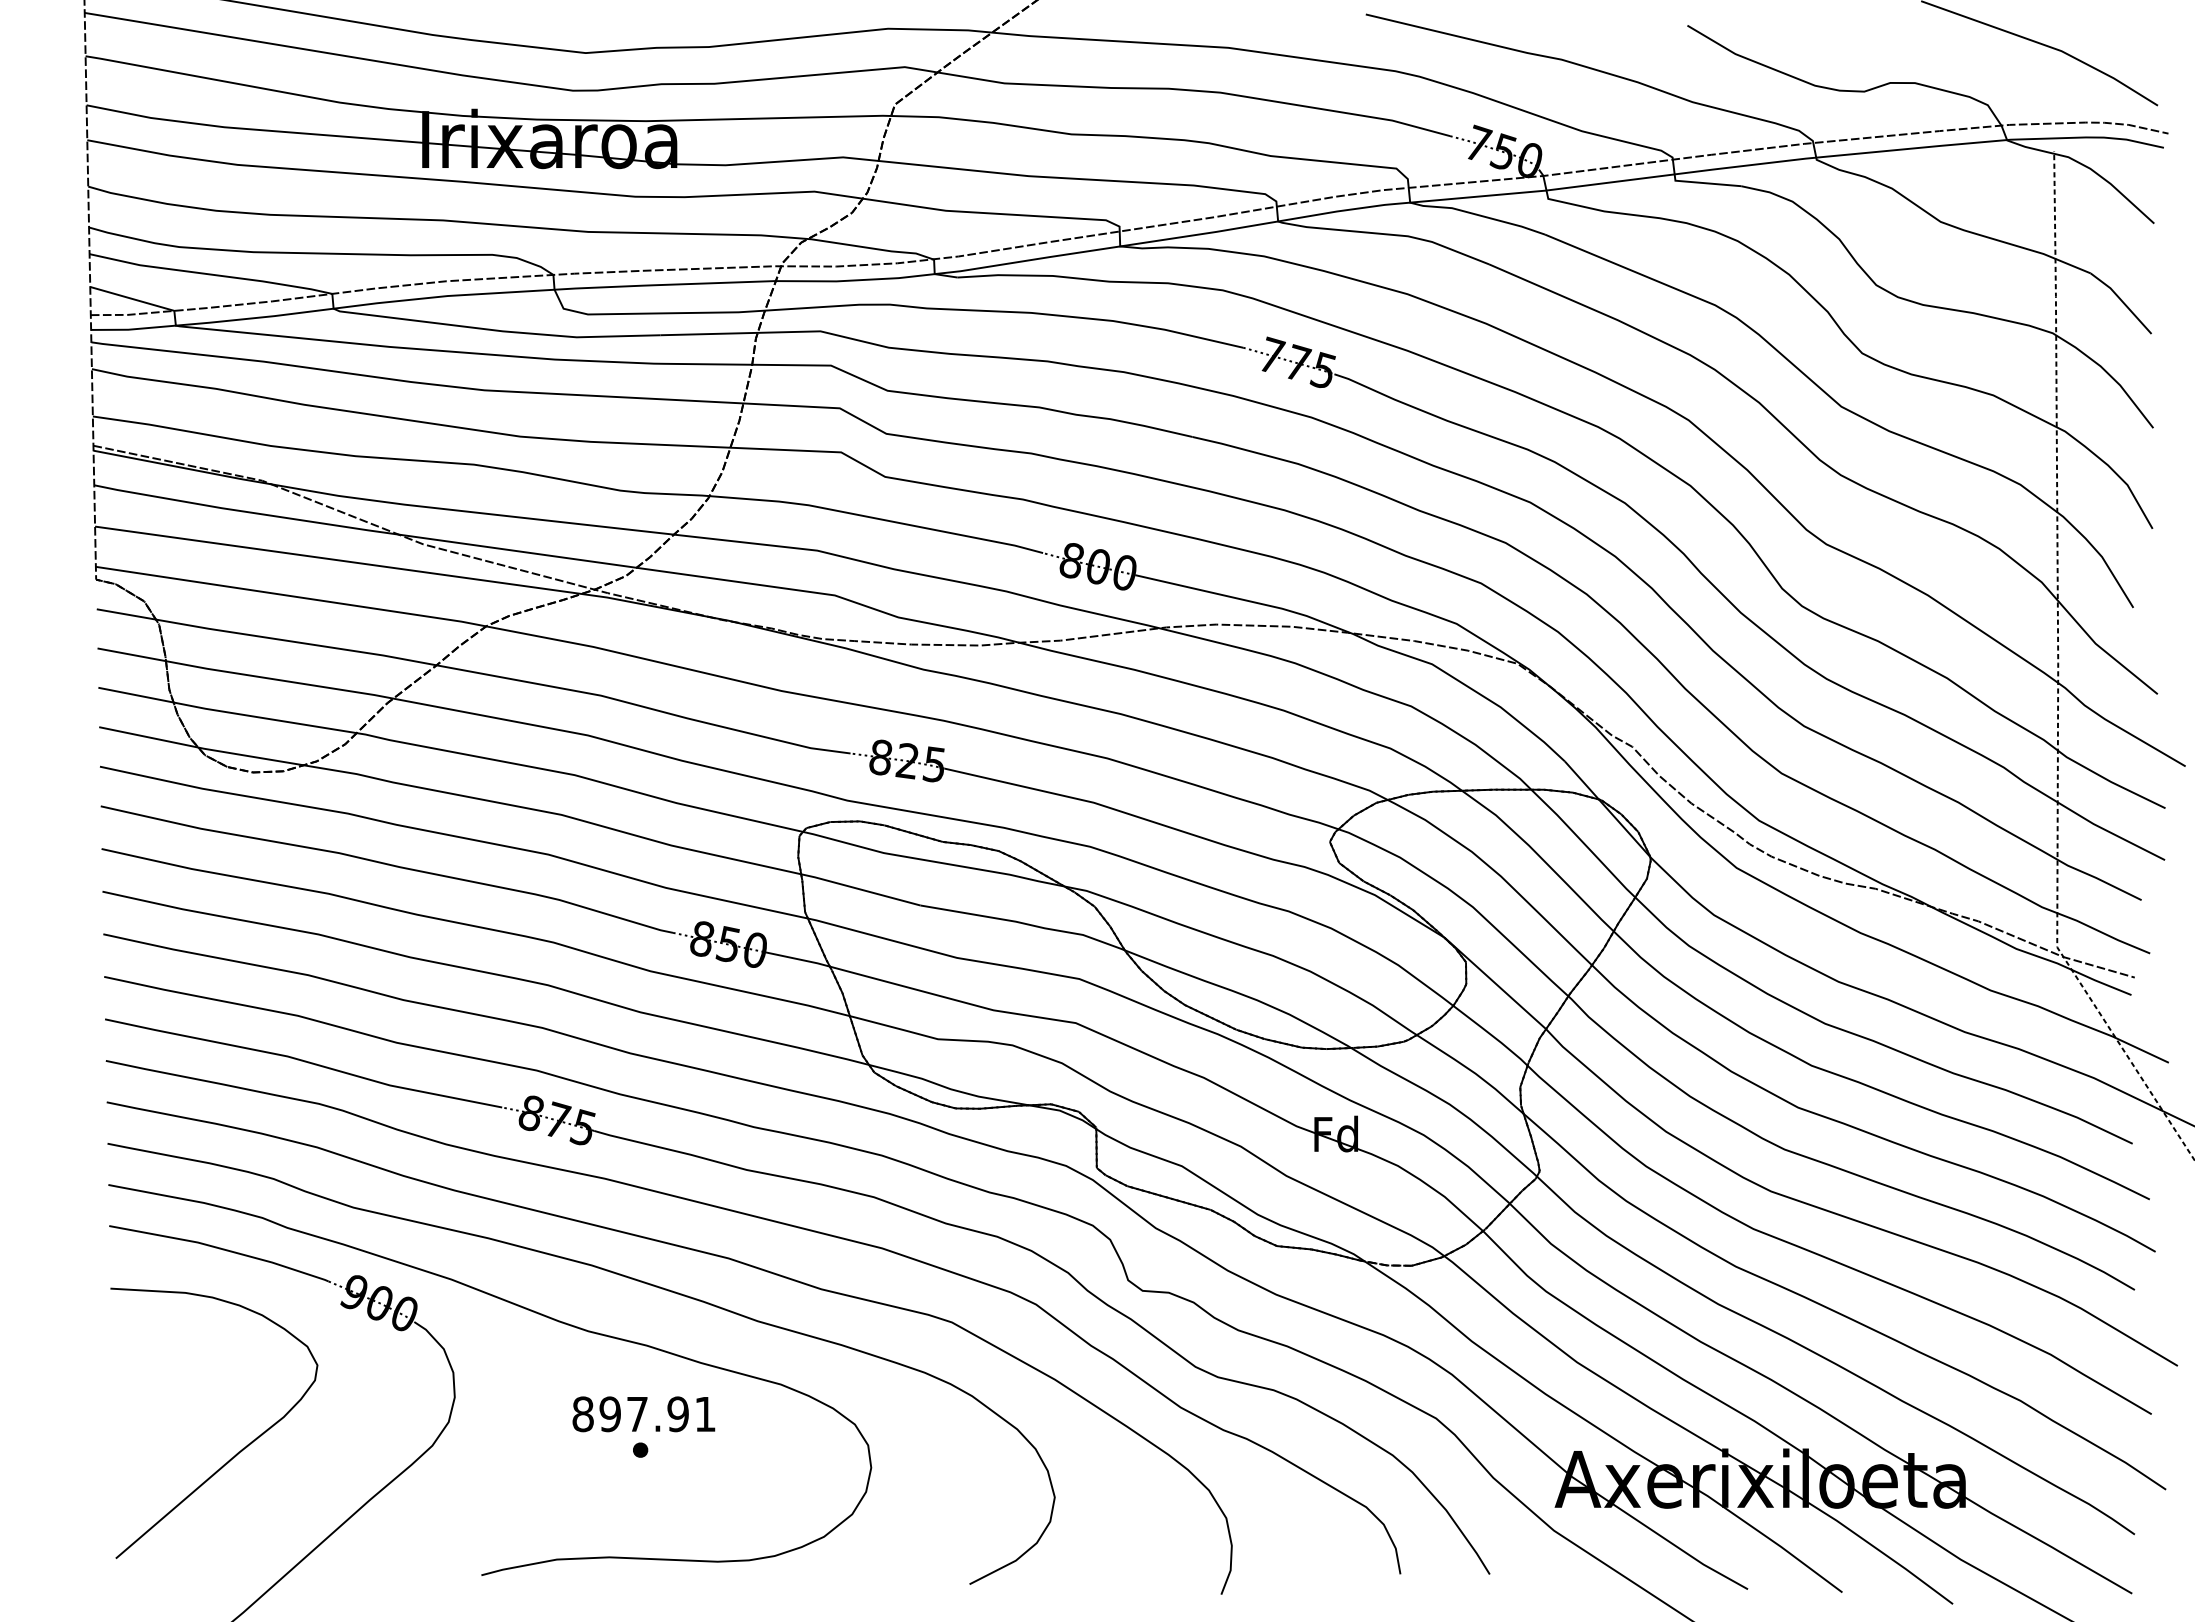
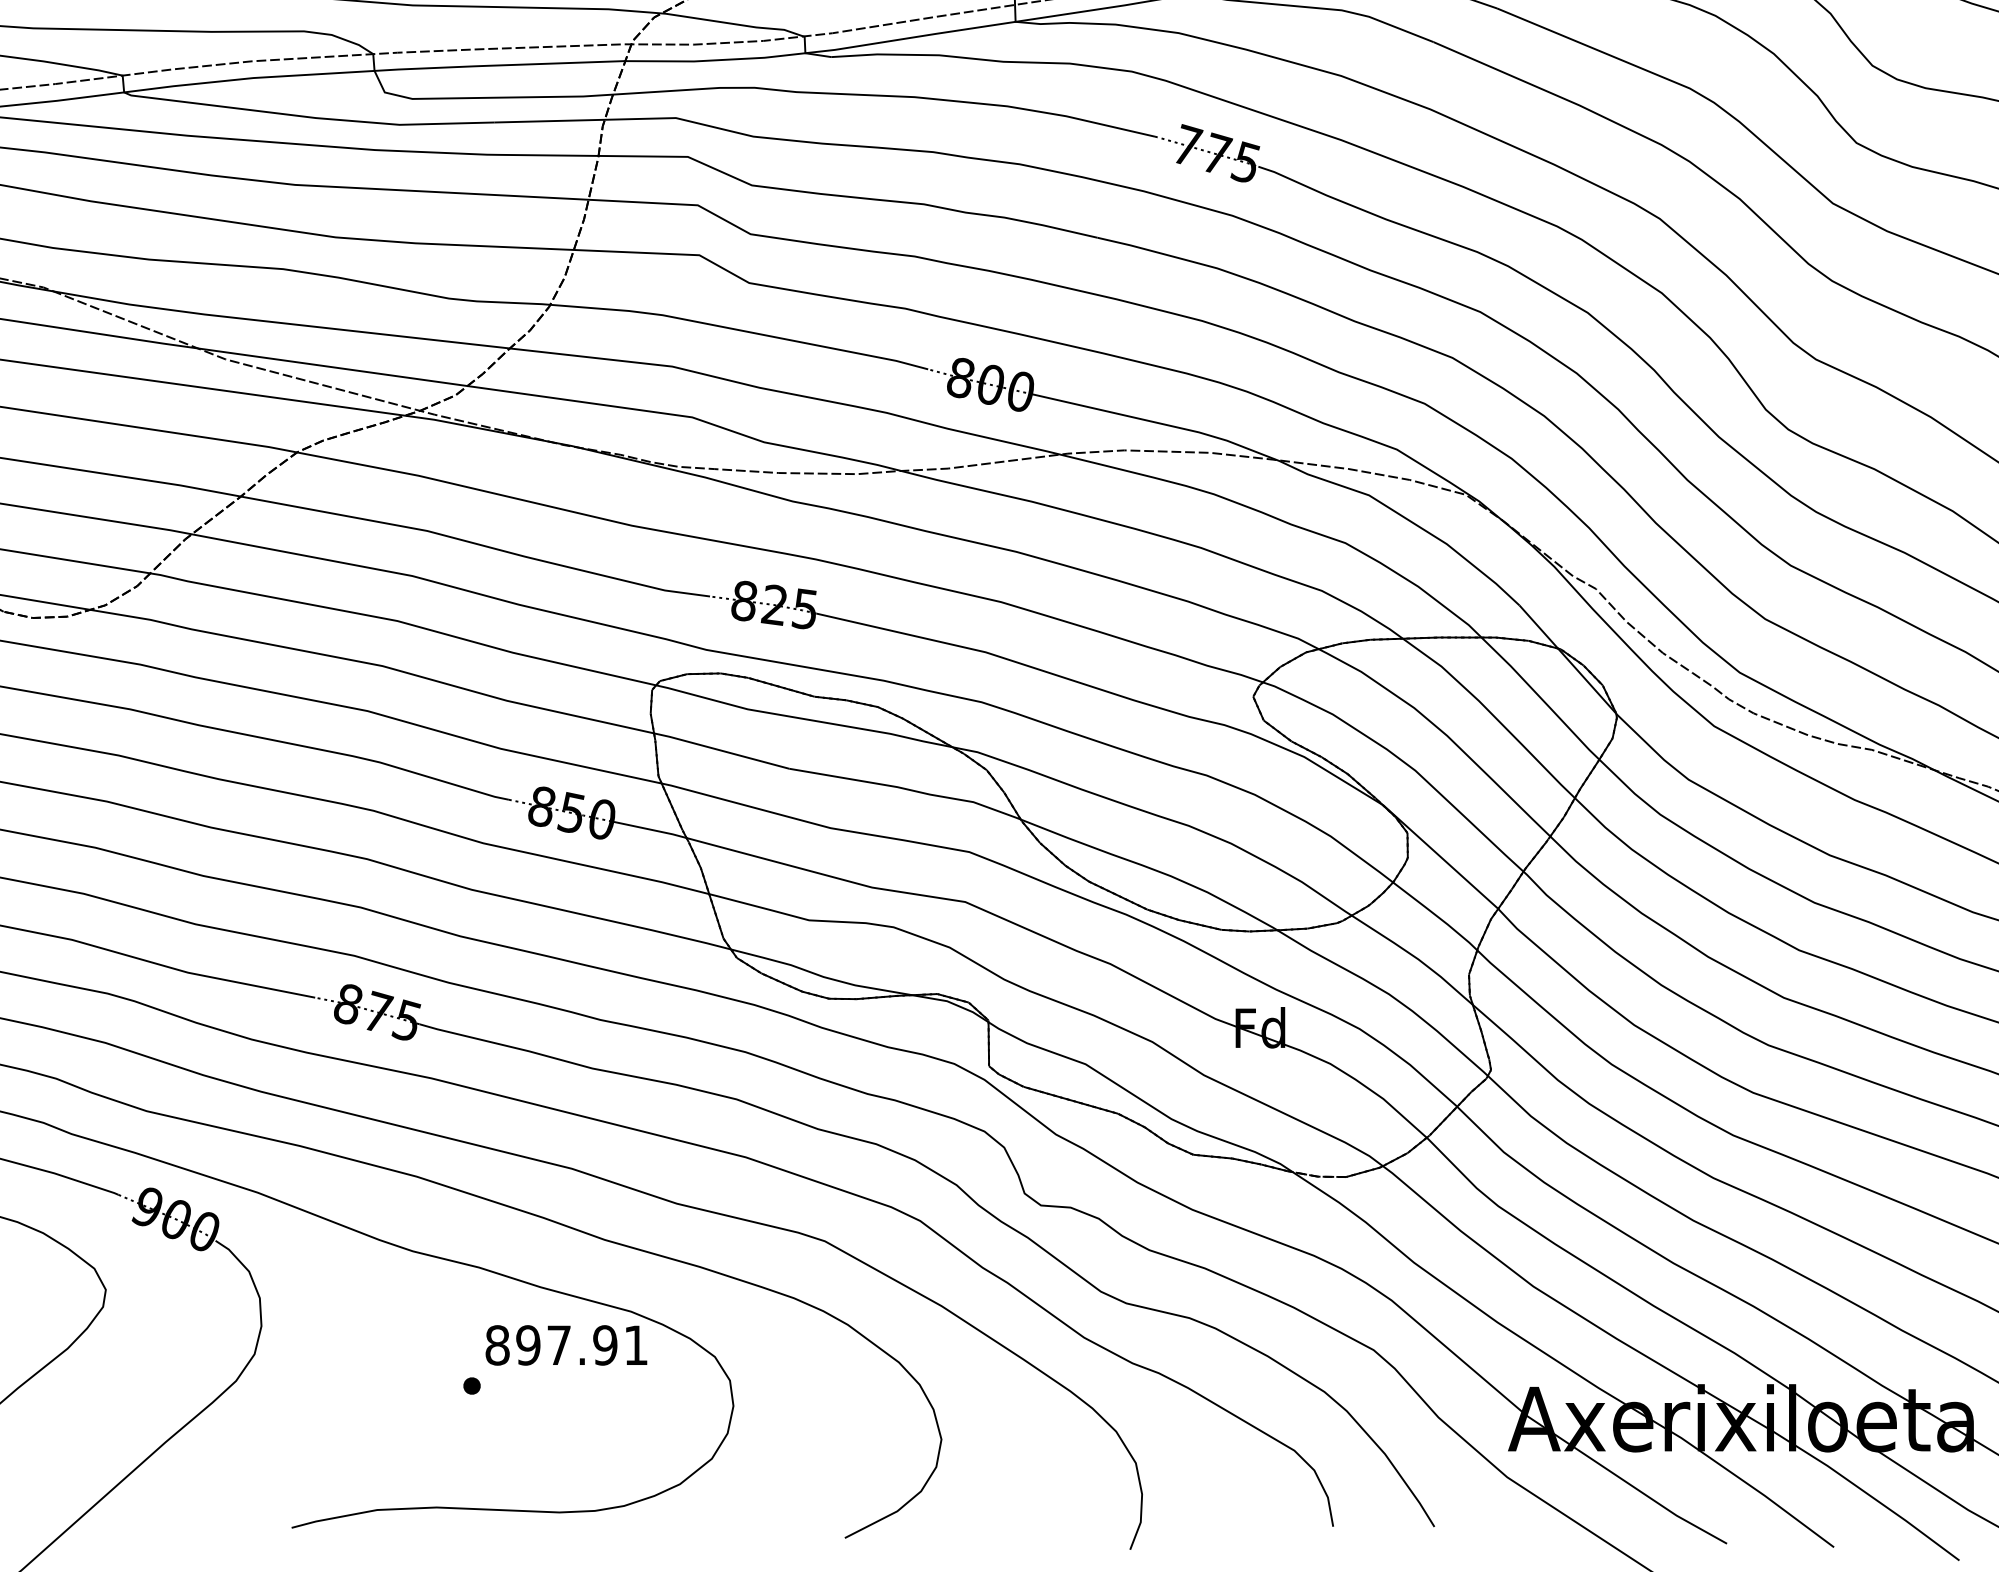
text: (643, 1414) -> (566, 1345), moved

